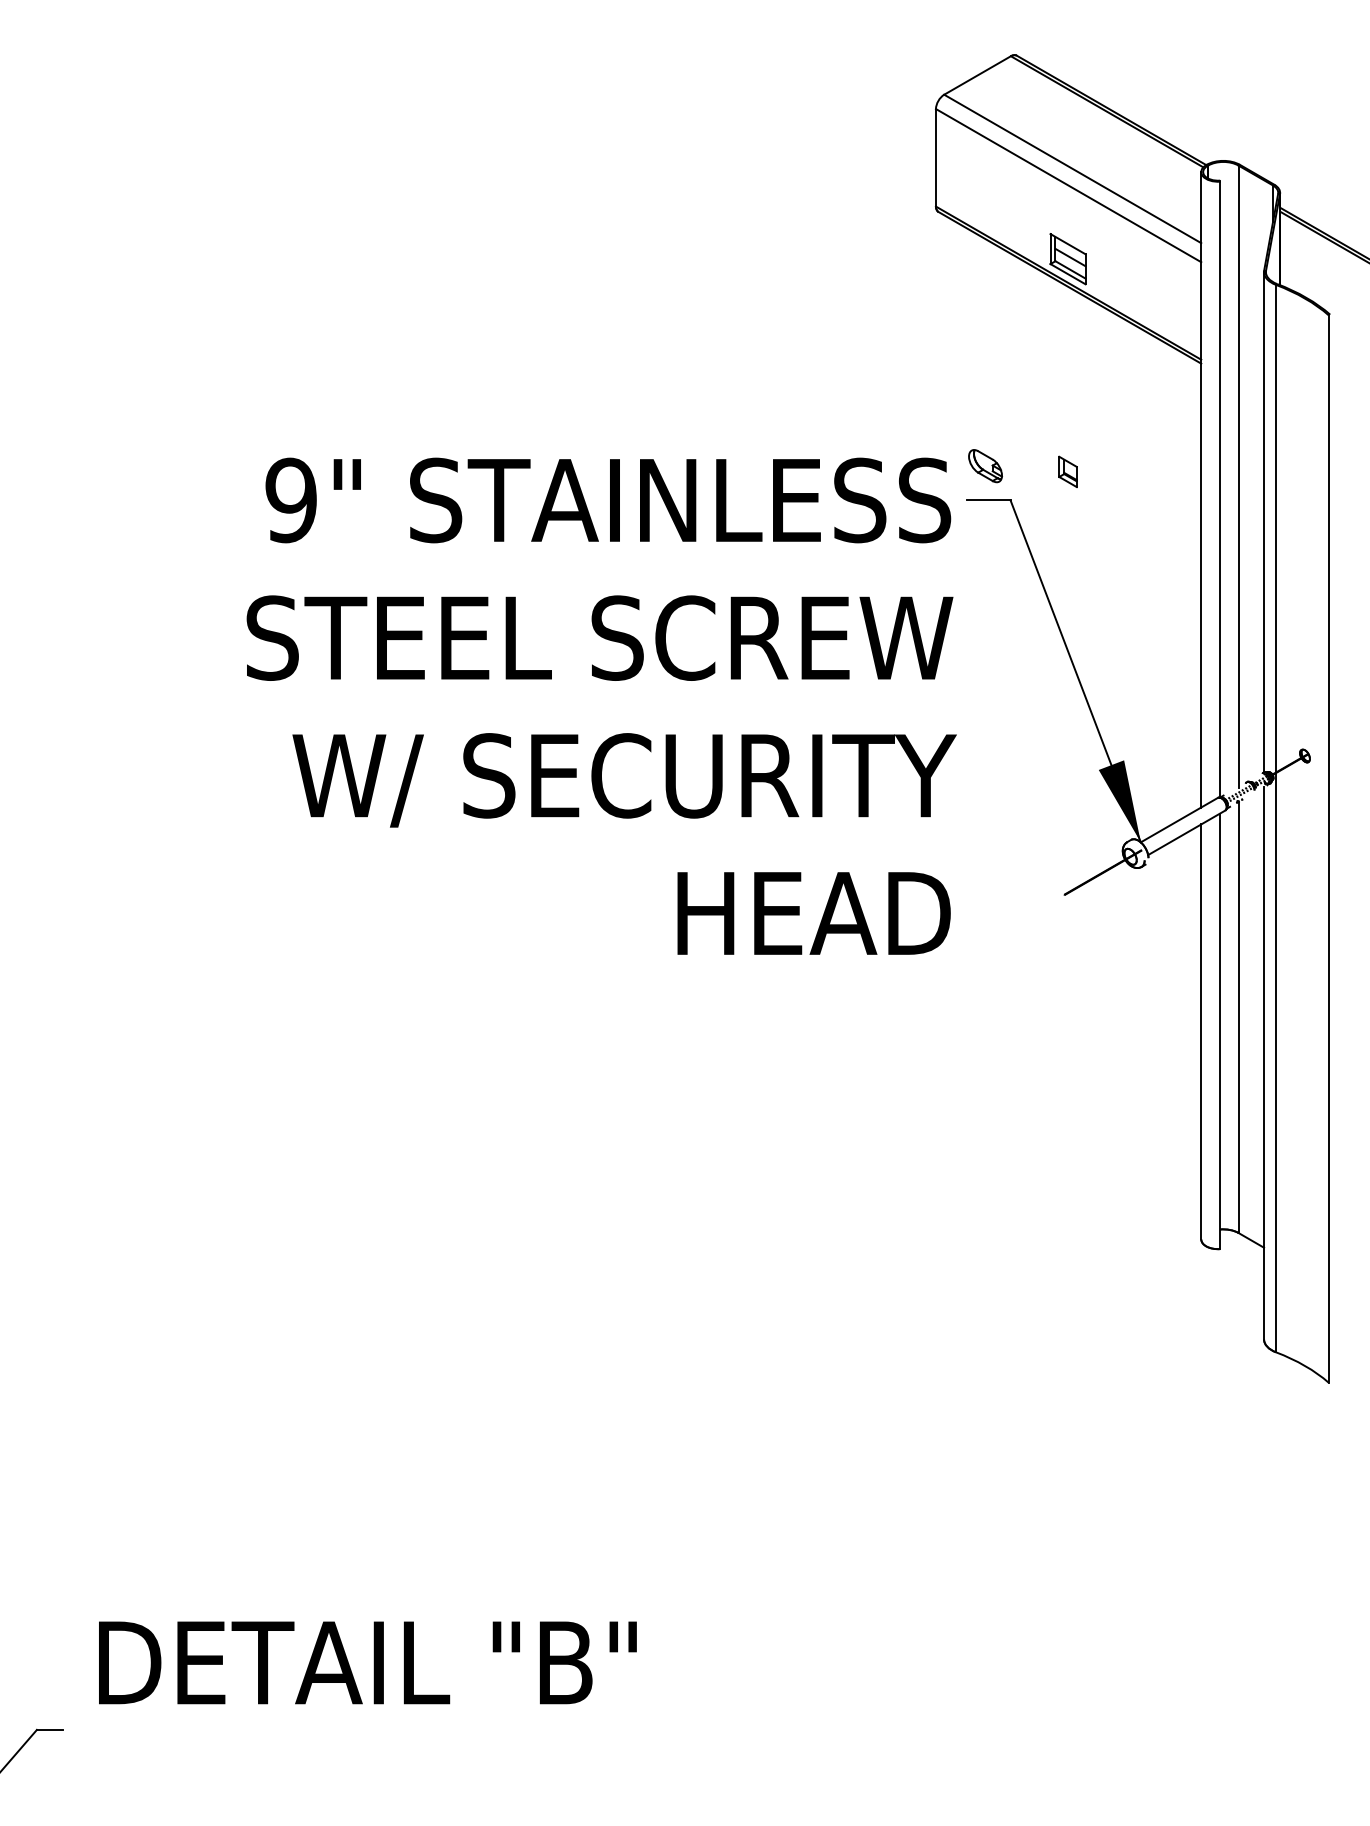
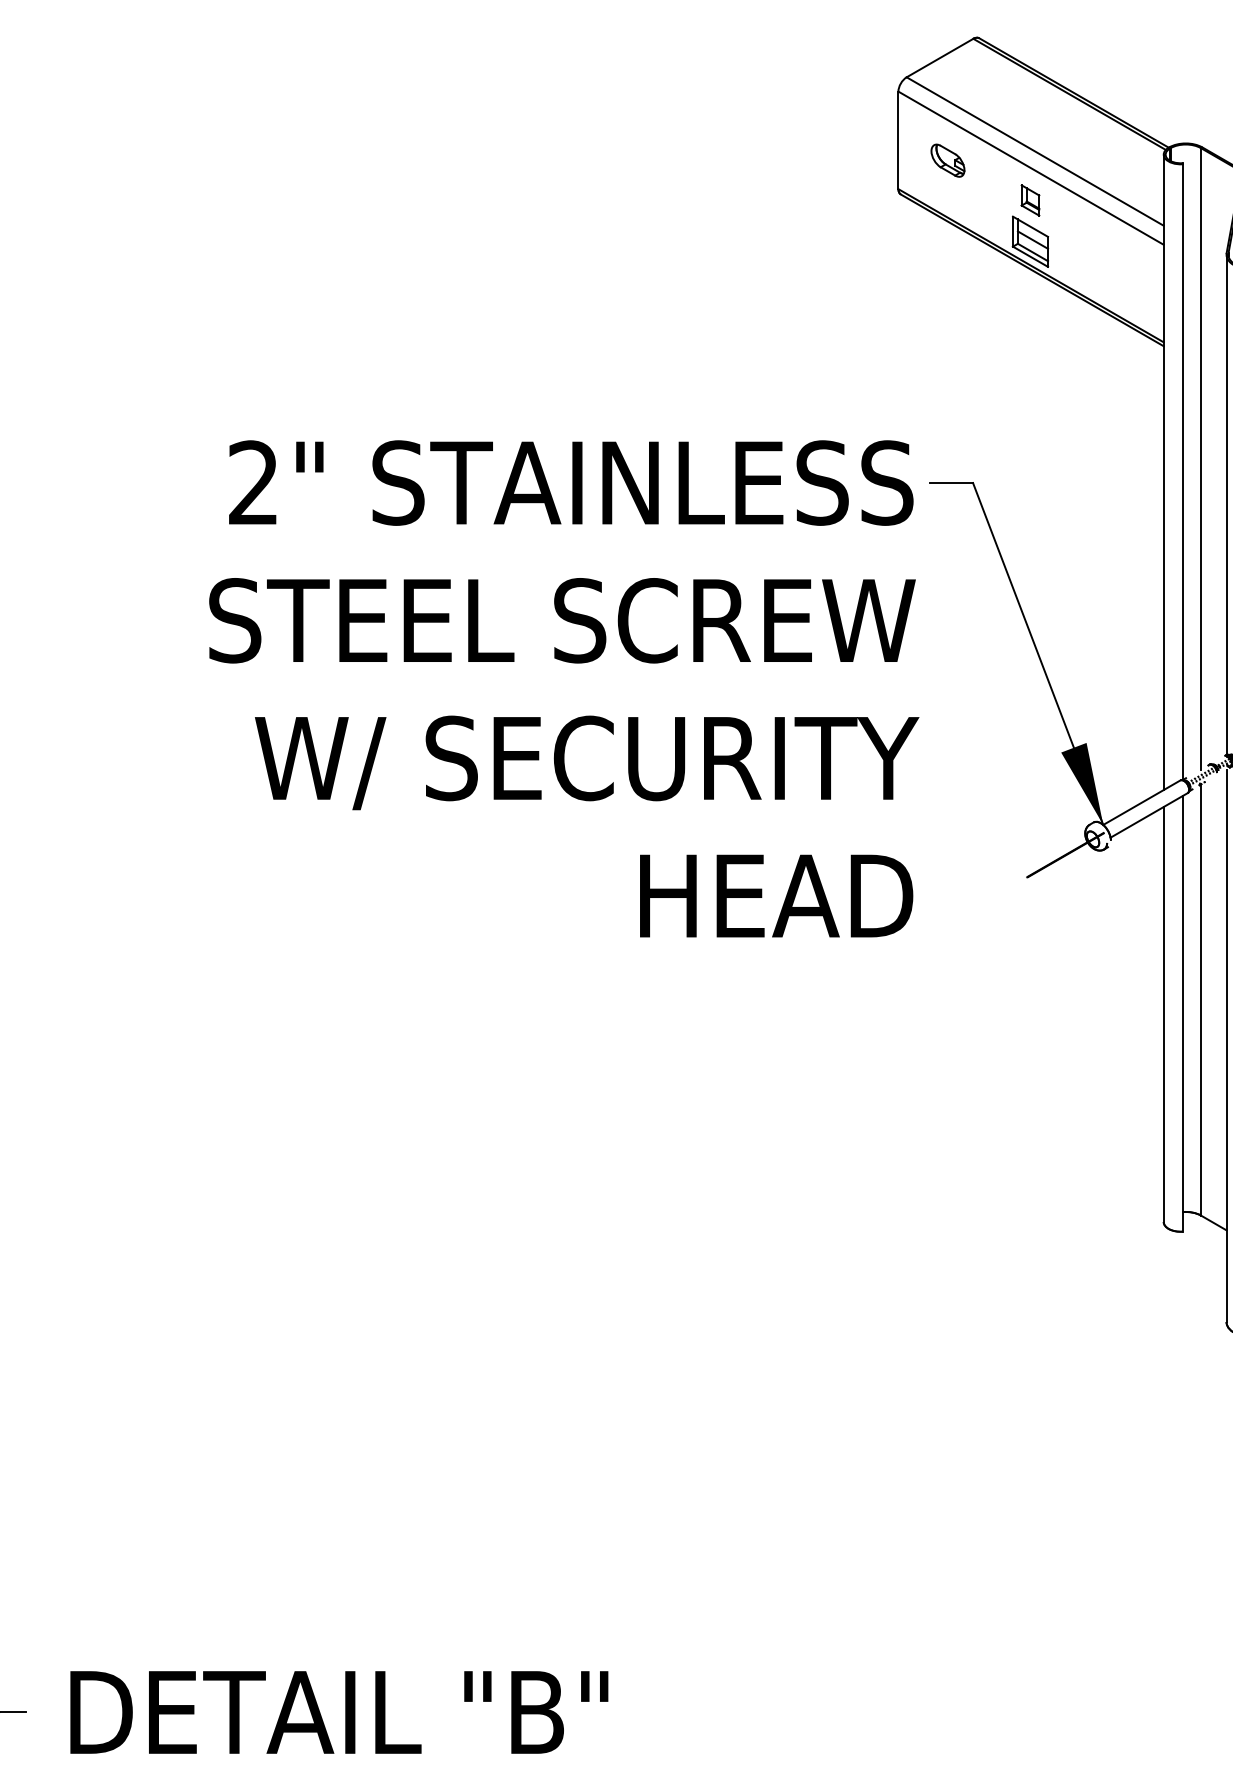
part: (985, 466) -> (947, 161), moved
part: (1067, 471) -> (1029, 200), moved
text: (290, 500) -> (252, 483), 9" -> 2"
text: (367, 1662) -> (338, 1712), moved

